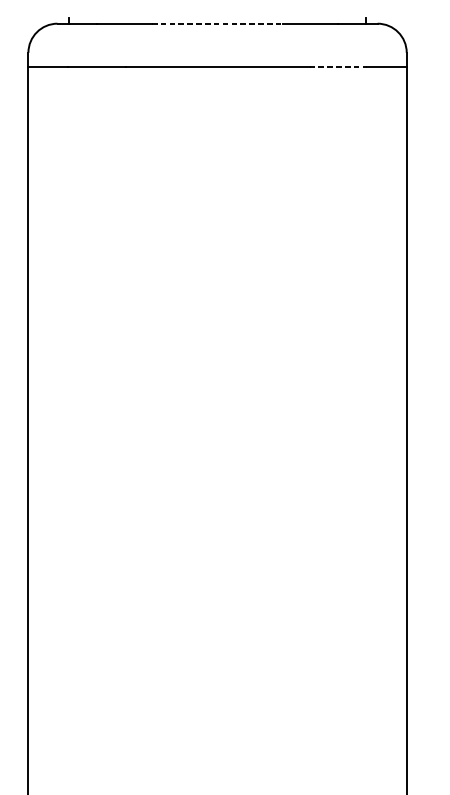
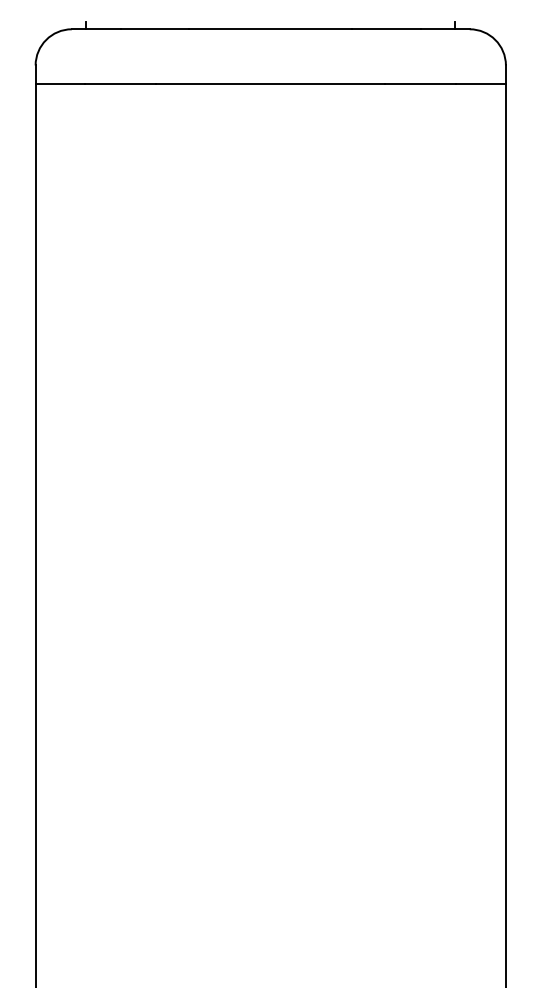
line: (217, 23) -> (270, 29), dashed -> solid
line: (338, 67) -> (420, 83), dashed -> solid

